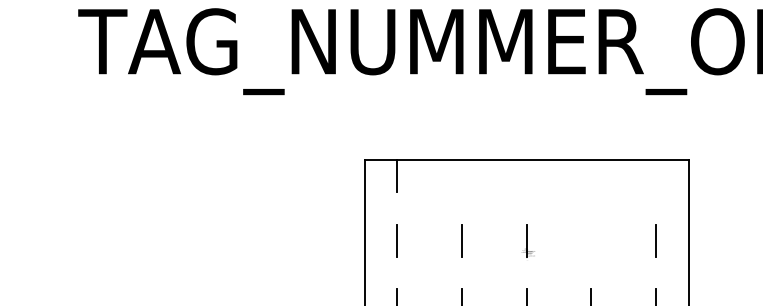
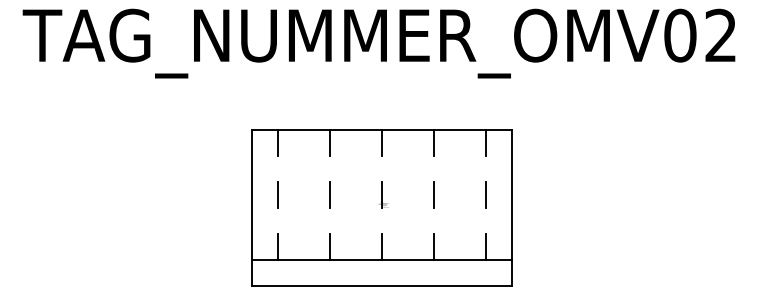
line: (462, 176) -> (330, 143), added
line: (526, 176) -> (382, 143), added
line: (591, 176) -> (434, 143), added
line: (656, 176) -> (486, 143), added
line: (591, 241) -> (434, 195), added

